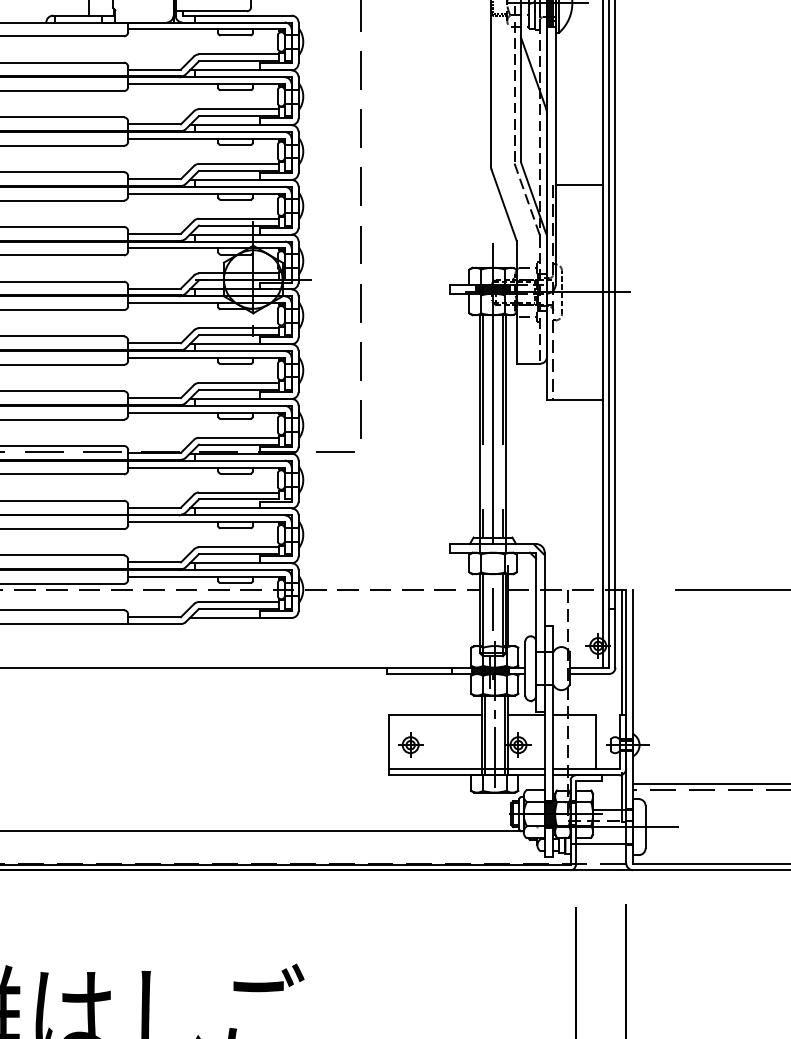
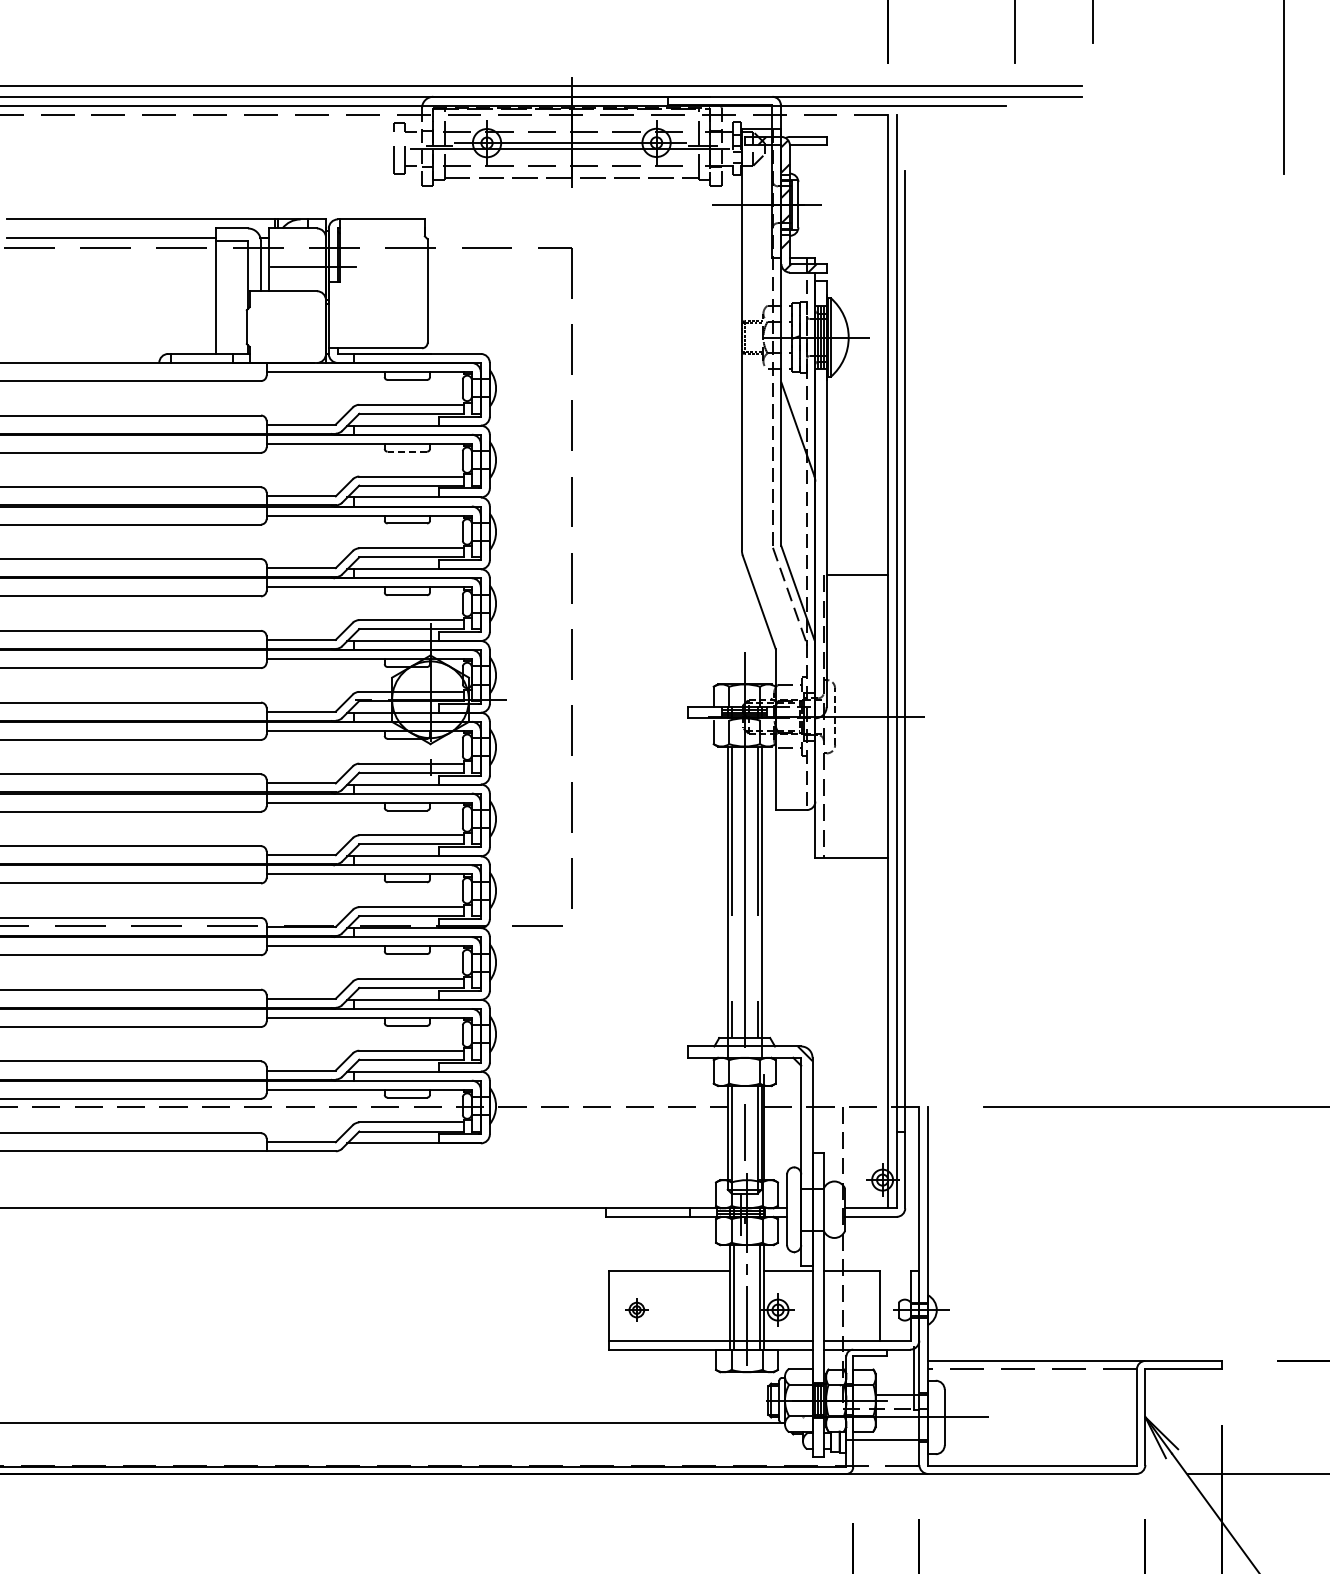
line: (235, 90) -> (407, 451), solid -> dashed
line: (621, 652) -> (913, 1188), removed
part: (410, 744) -> (636, 1309), size x0.7

